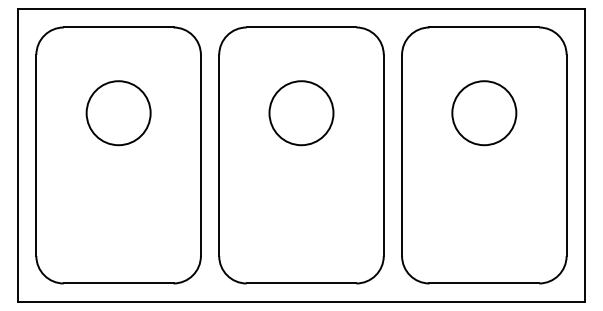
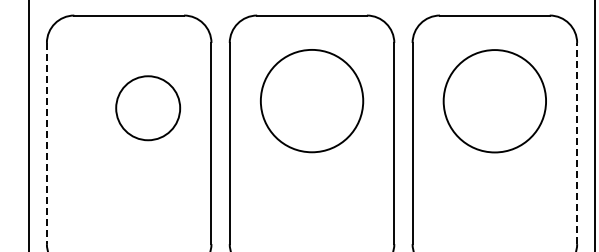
circle: (118, 113) -> (148, 108), moved
circle: (301, 113) -> (312, 101), size x1.6
circle: (484, 113) -> (495, 101), size x1.6
line: (36, 155) -> (47, 143), solid -> dashed
line: (566, 155) -> (577, 143), solid -> dashed

